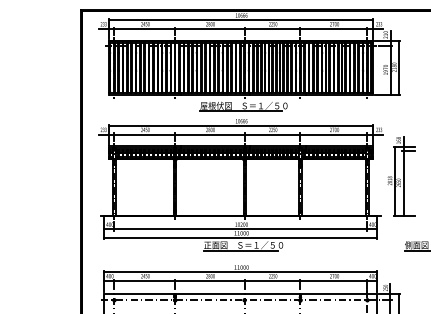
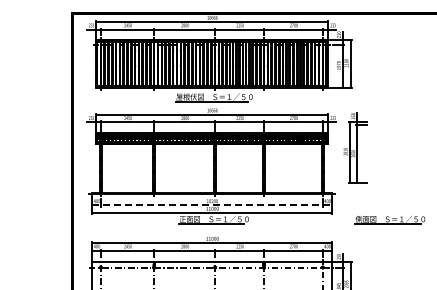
part: (401, 175) -> (355, 147), moved
line: (240, 229) -> (211, 205), solid -> dashed

